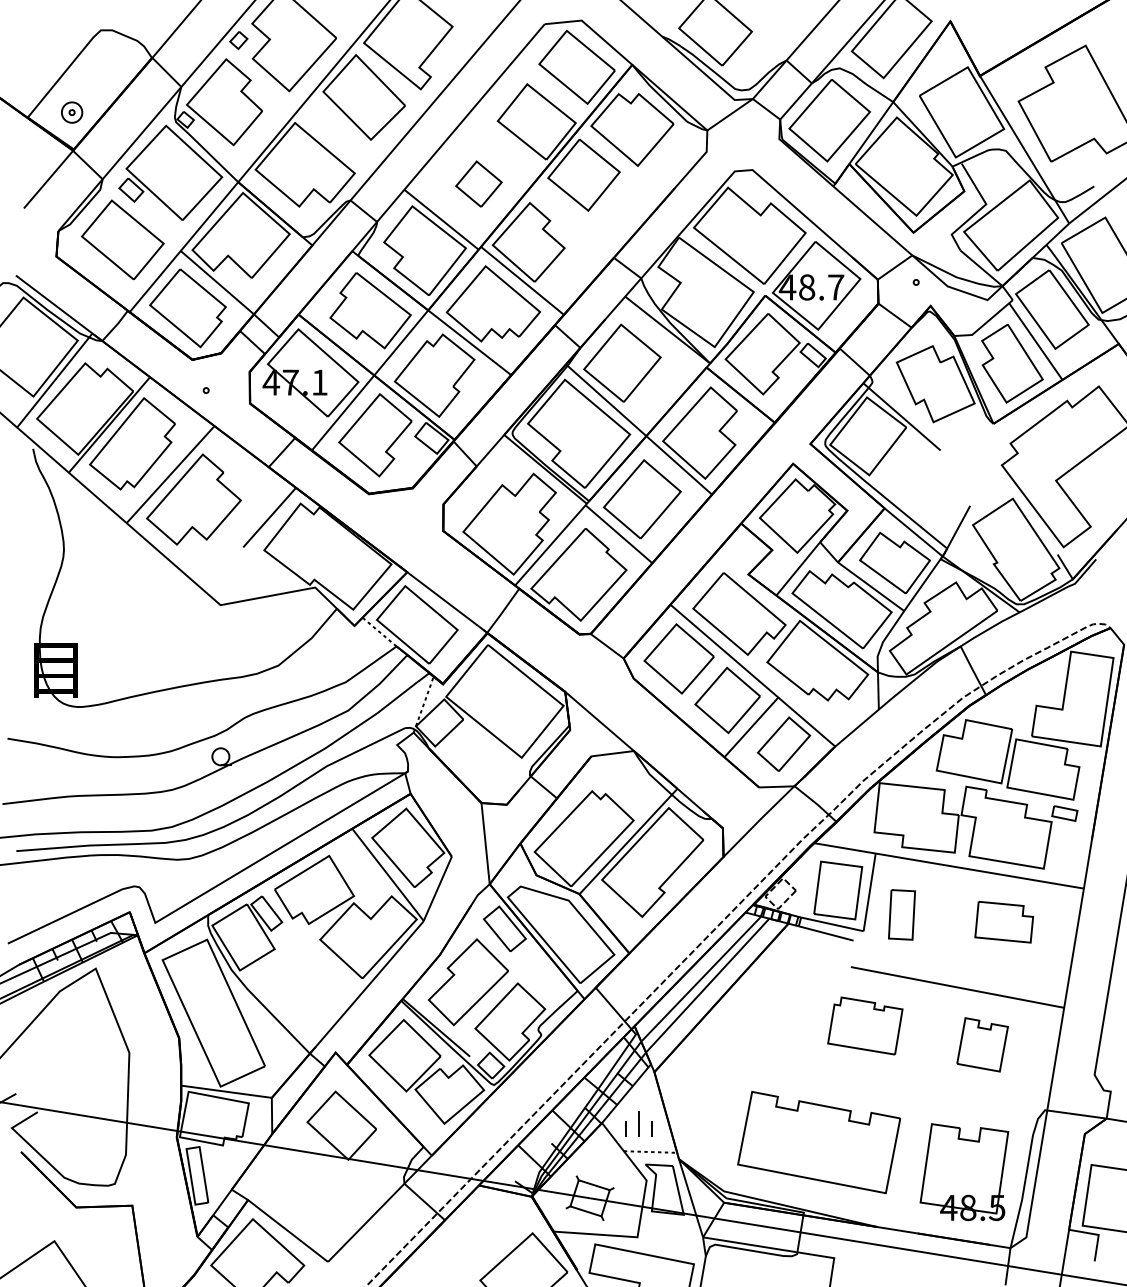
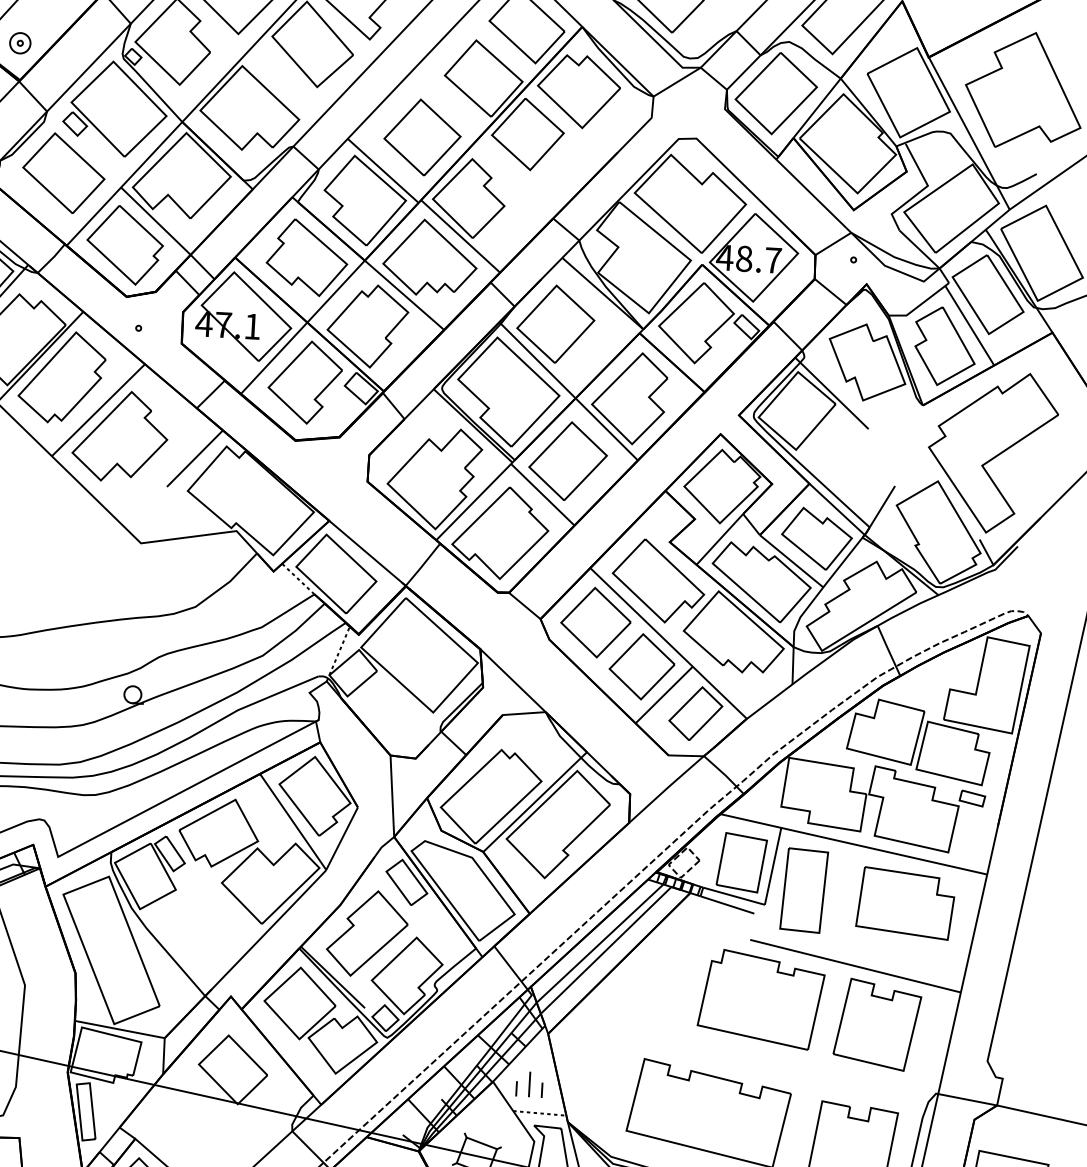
part: (478, 183) -> (422, 136), size x1.67
part: (901, 914) -> (803, 890), size x1.67
part: (1004, 922) -> (906, 903), size x1.67
part: (865, 1025) -> (761, 999), size x1.67
part: (982, 1044) -> (877, 1024), size x1.67

